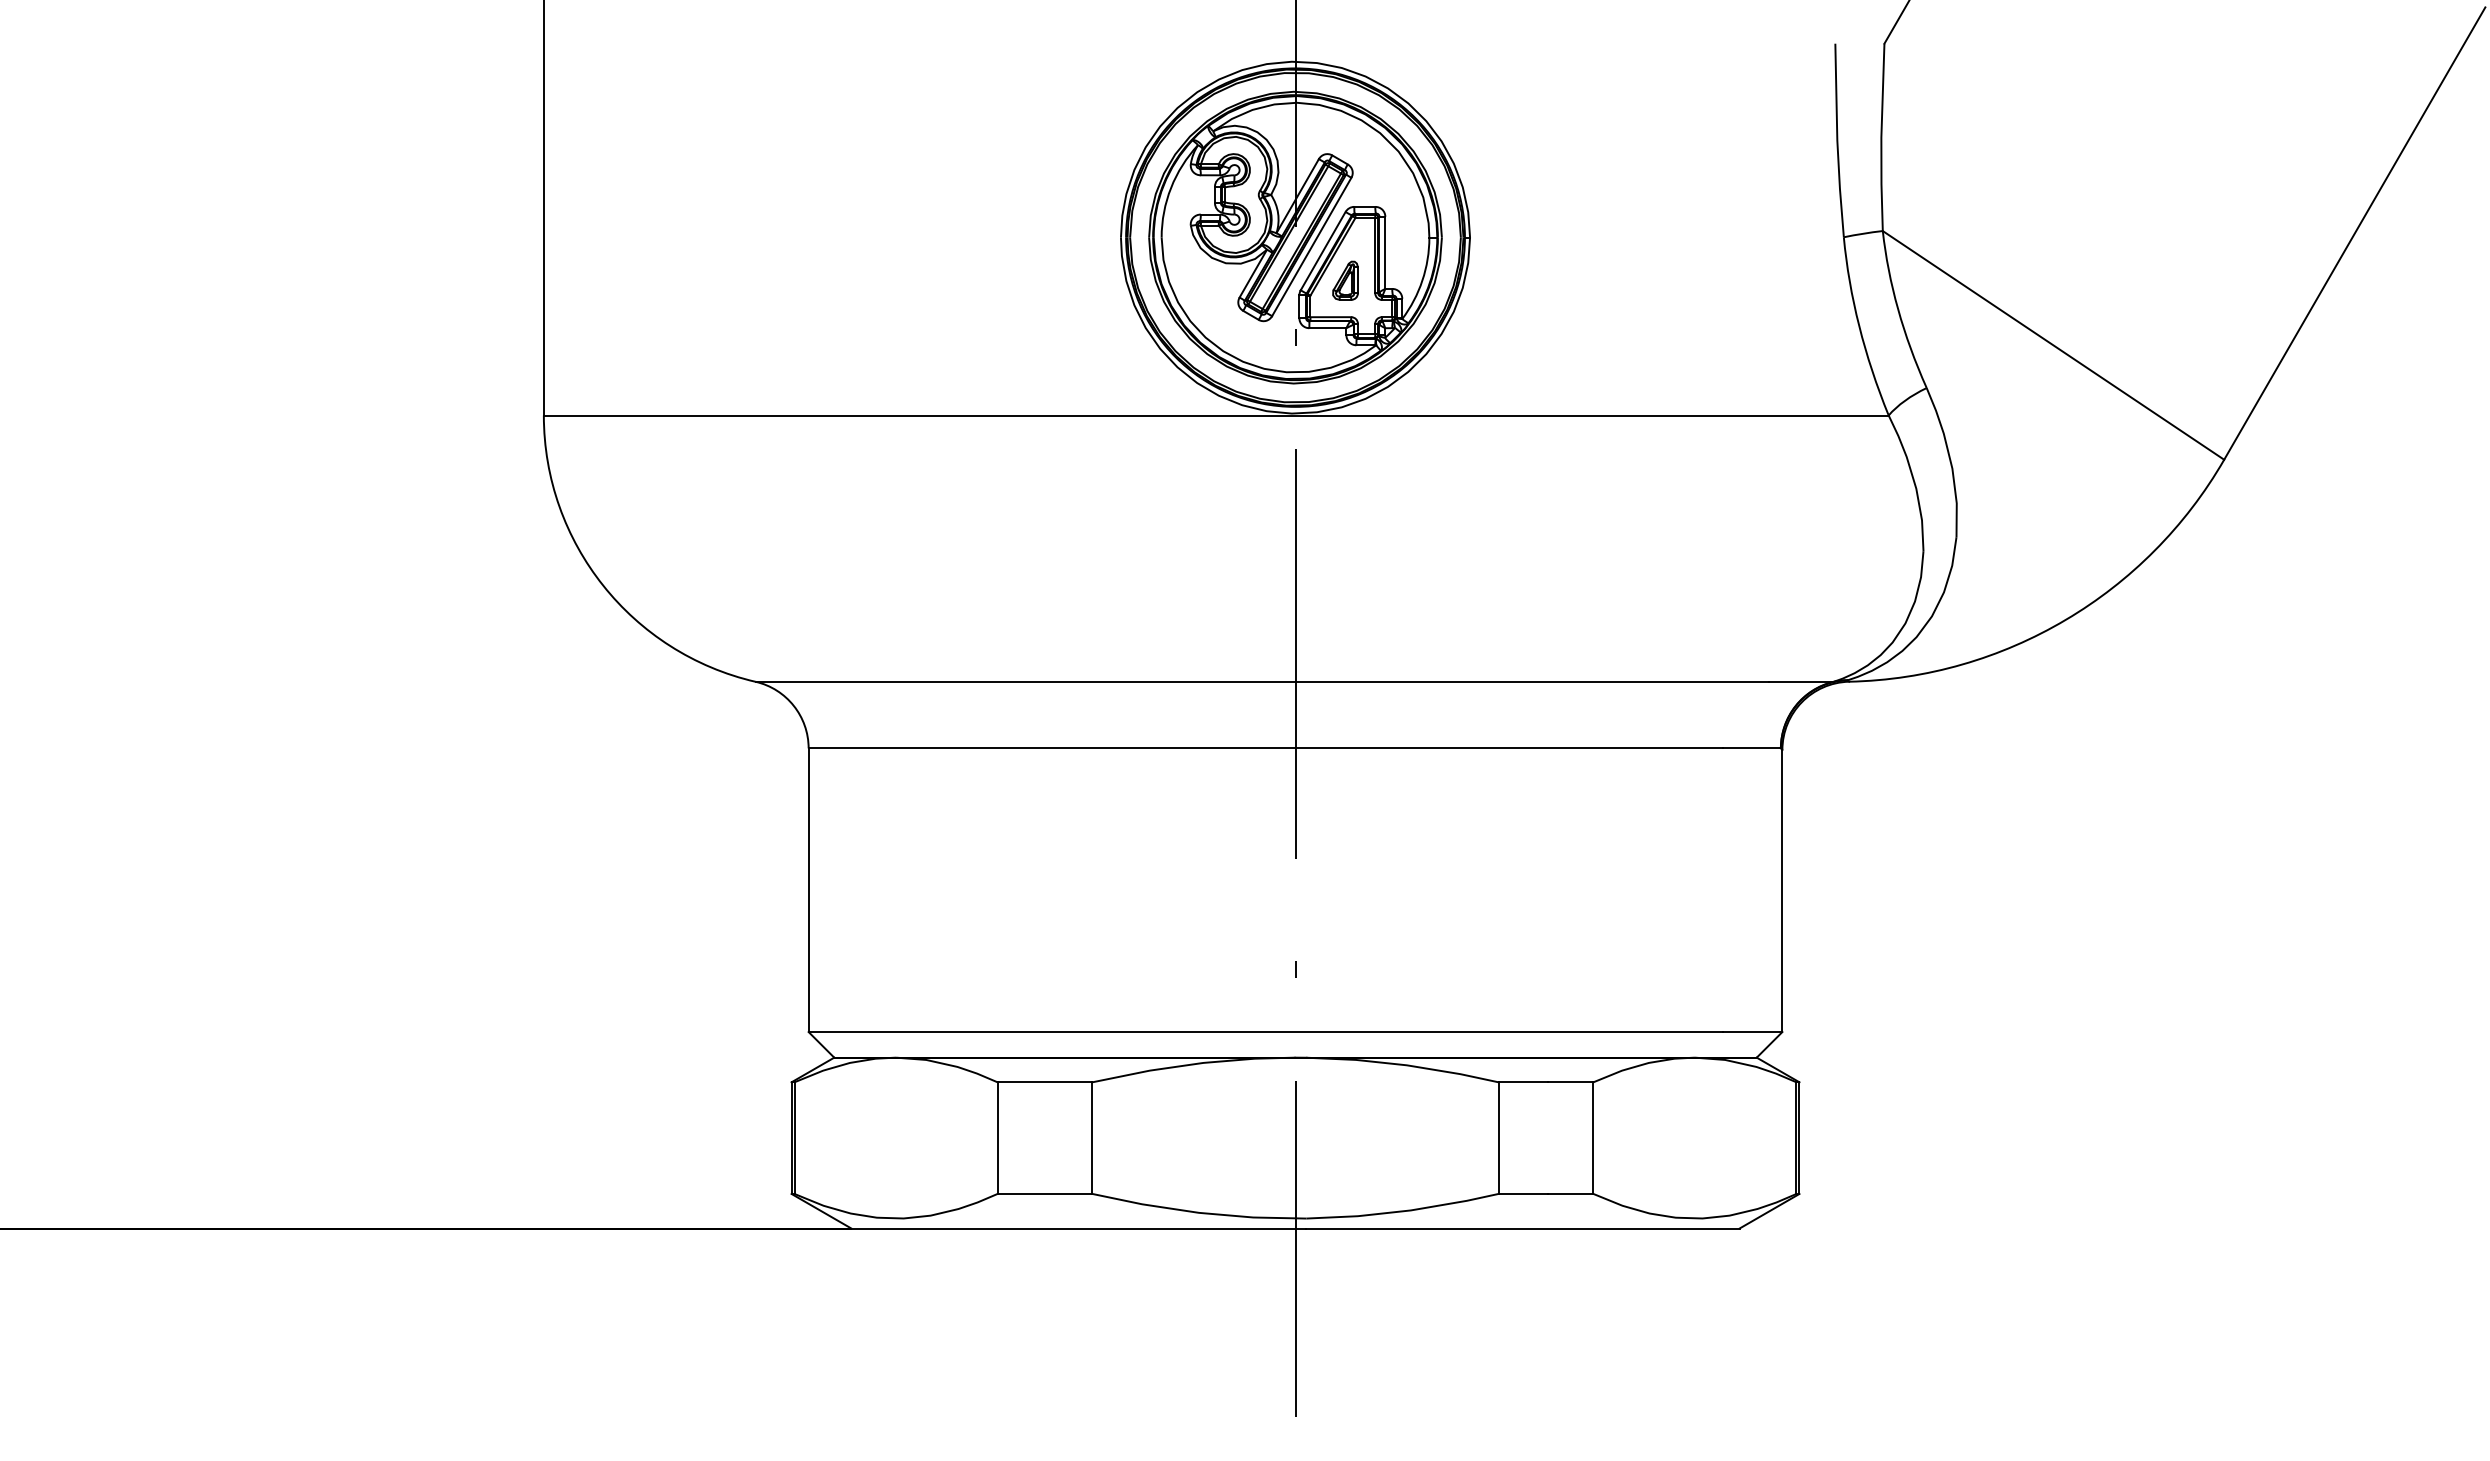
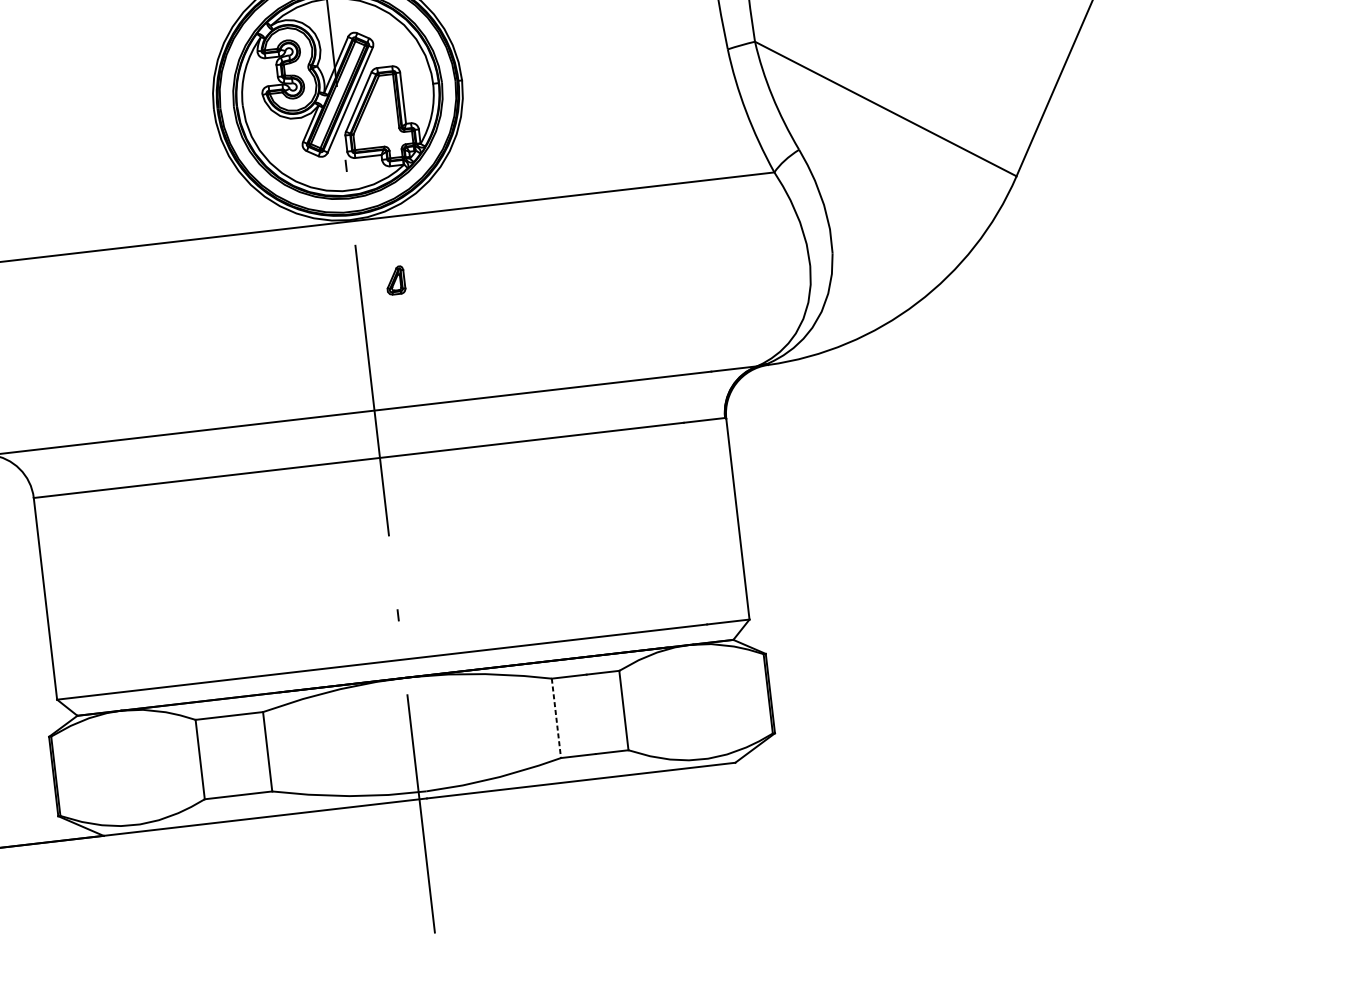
part: (1345, 280) -> (395, 280), moved
line: (1498, 1138) -> (556, 718), solid -> dashed

